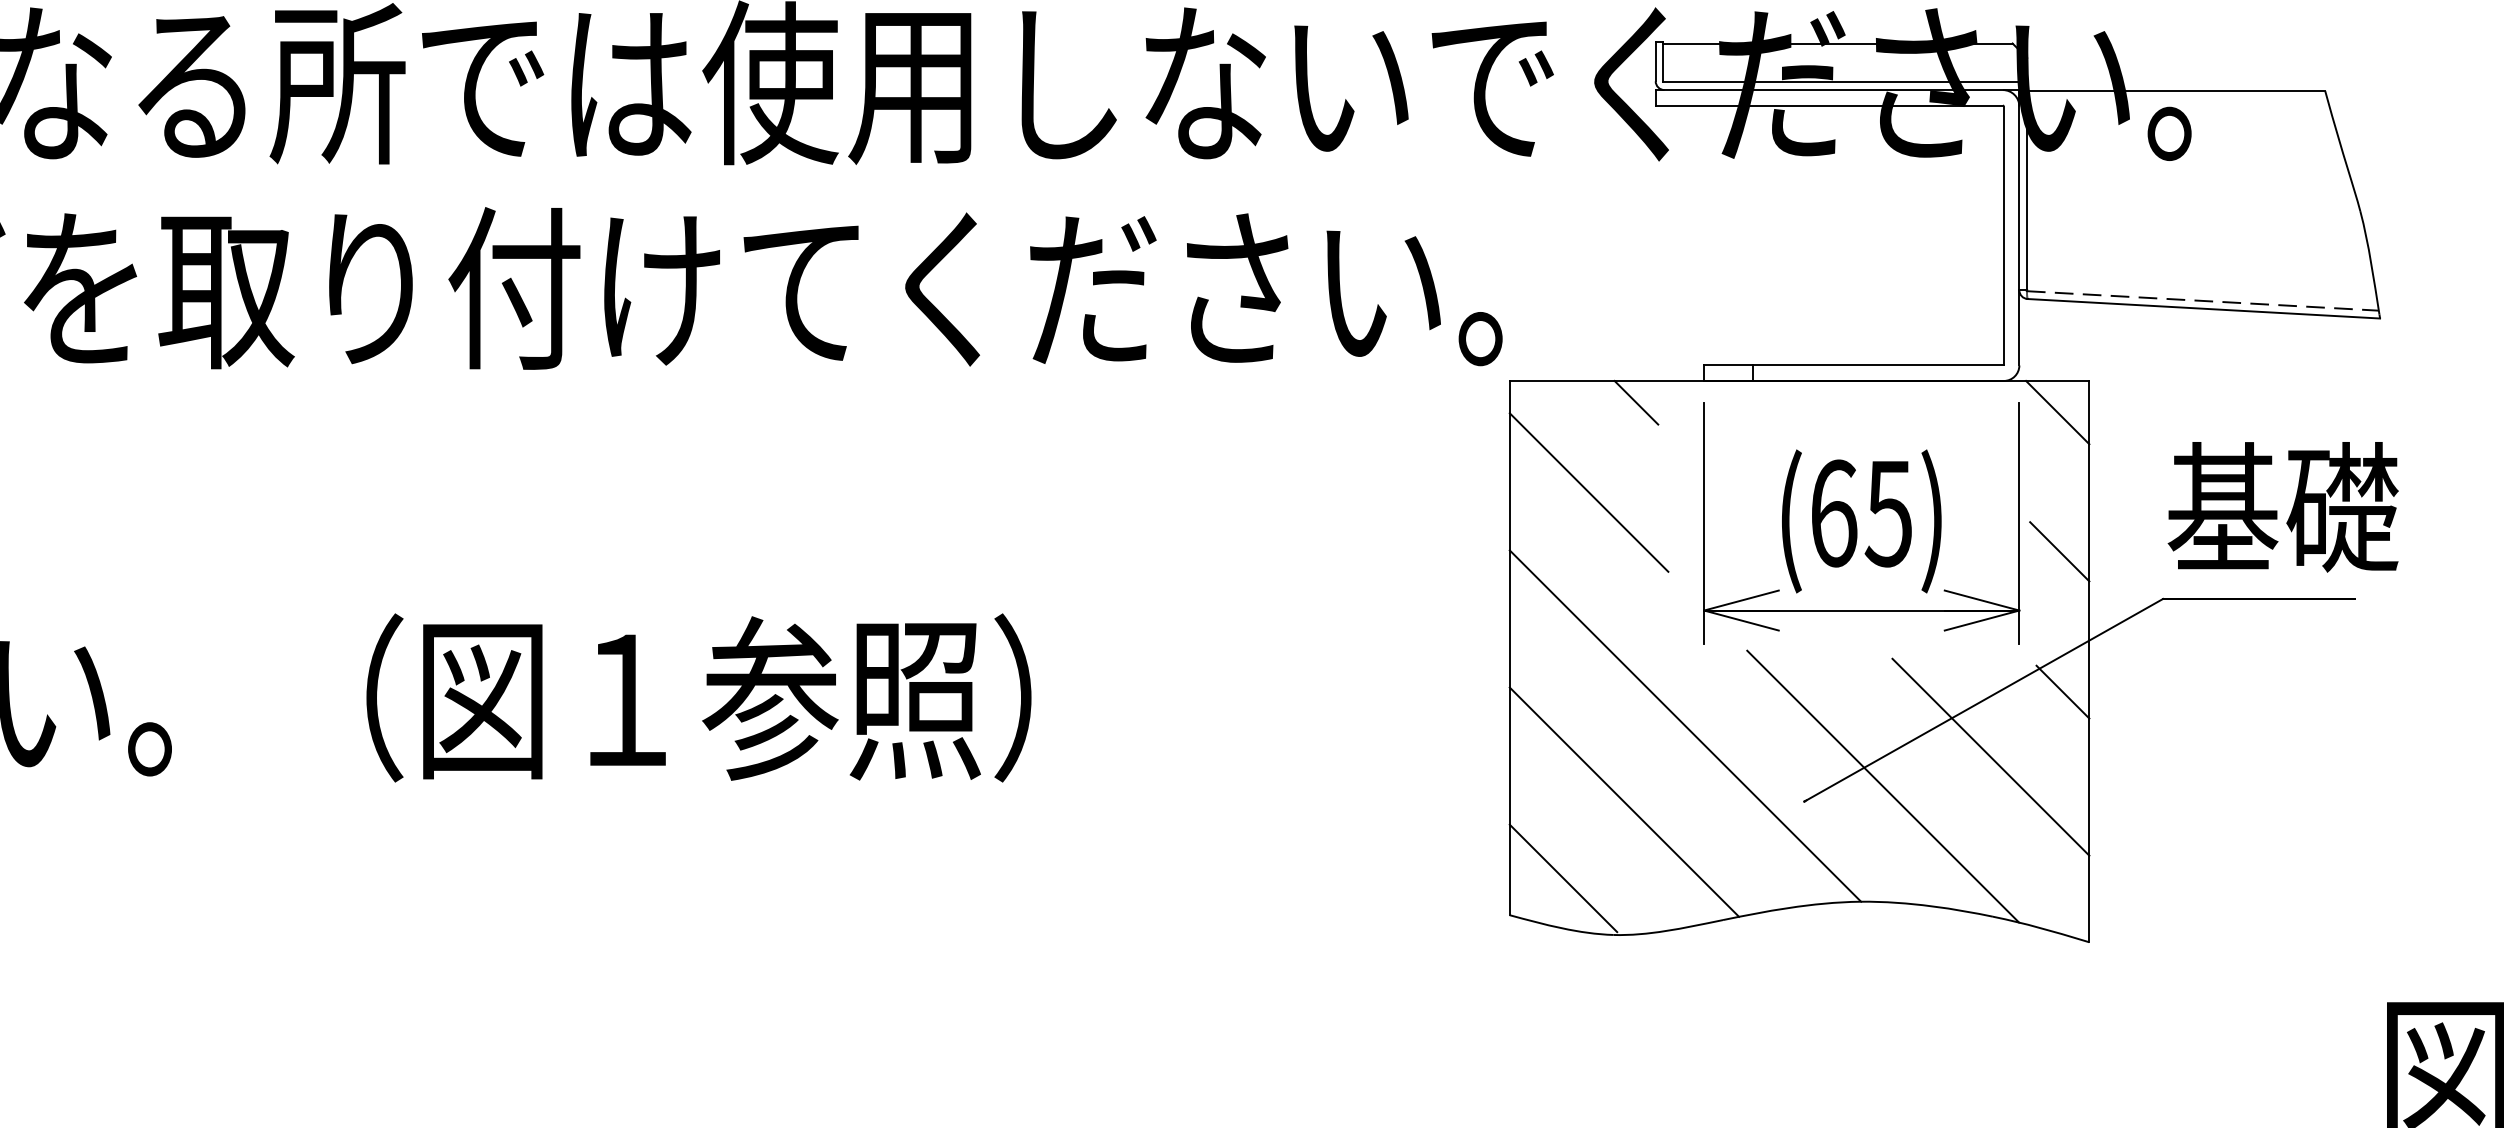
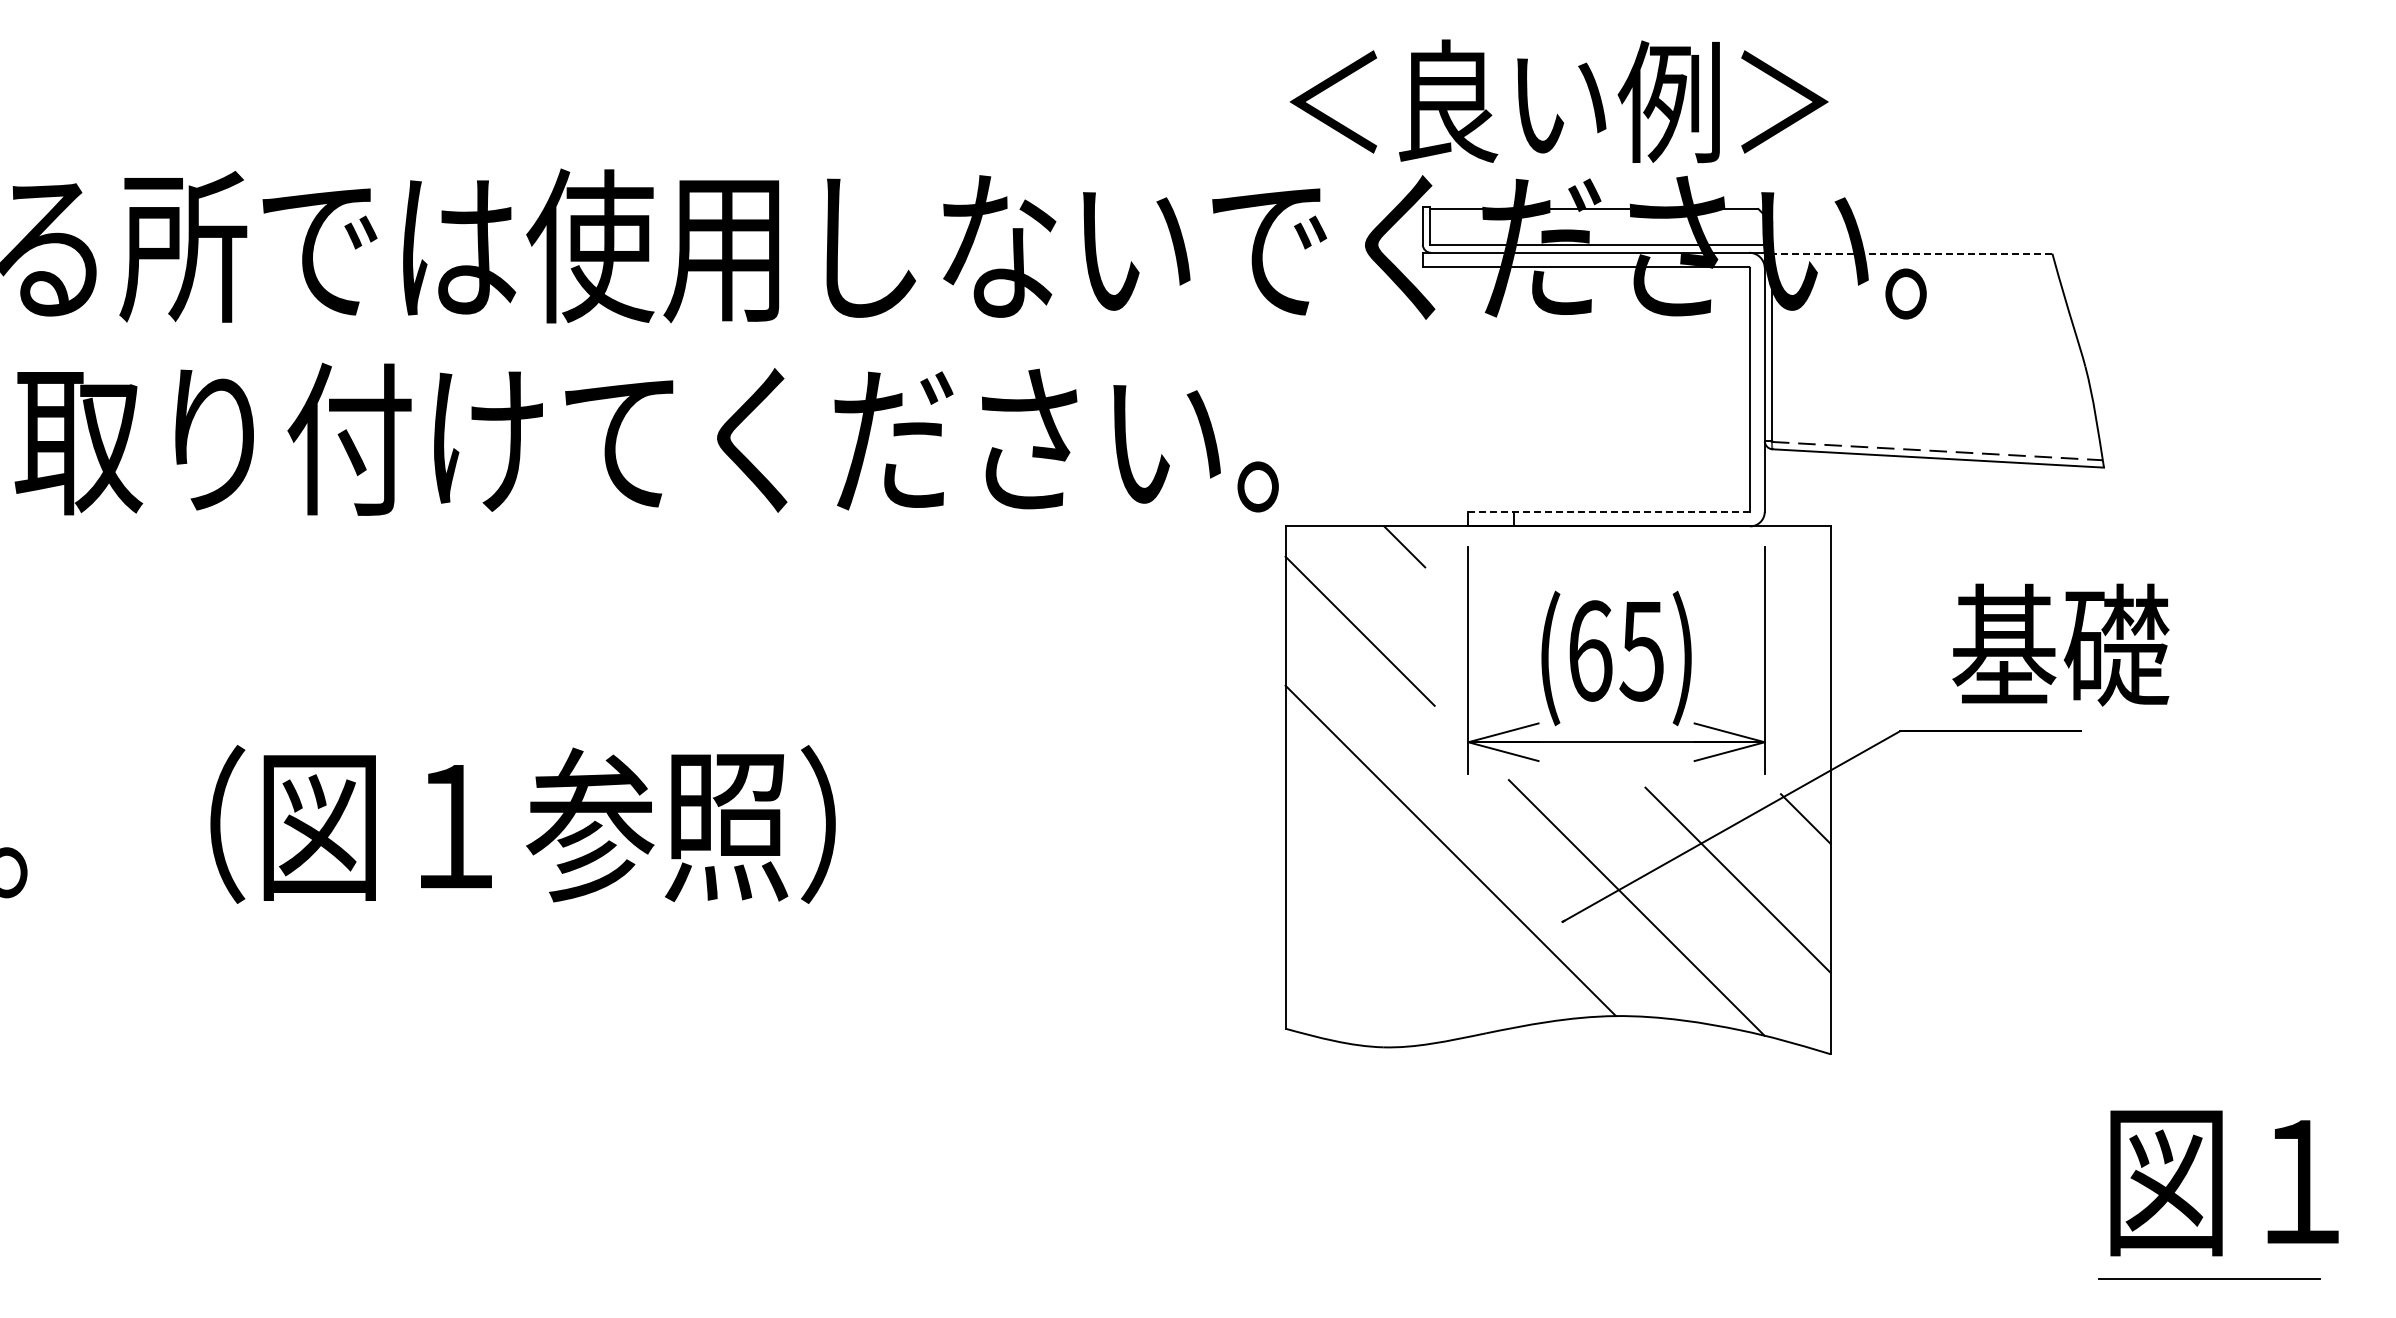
line: (2175, 90) -> (1911, 253), solid -> dashed
line: (1854, 365) -> (1609, 511), solid -> dashed
line: (2057, 411) -> (1800, 555), removed
text: (2282, 506) -> (2060, 644), moved
line: (2059, 551) -> (1802, 686), removed
line: (1624, 802) -> (1393, 922), removed
line: (1562, 877) -> (1335, 993), removed

